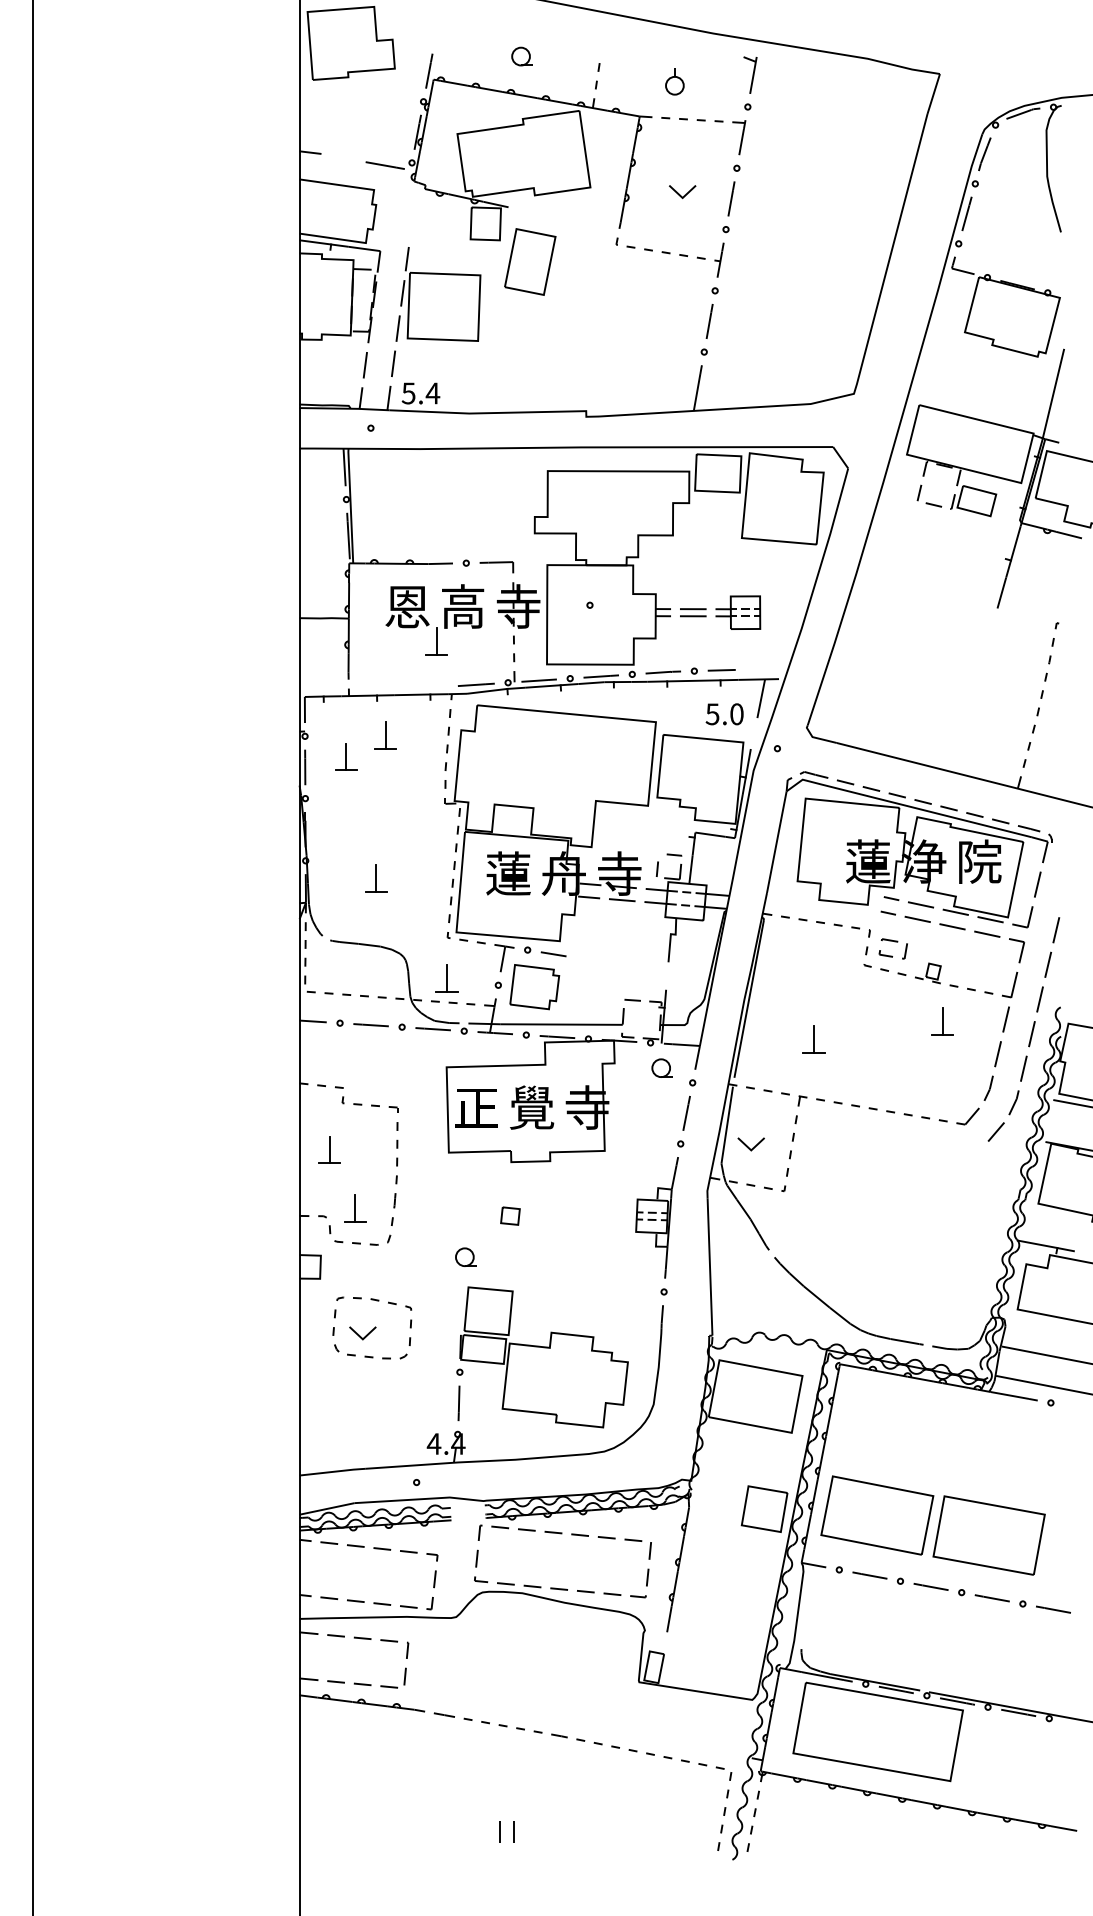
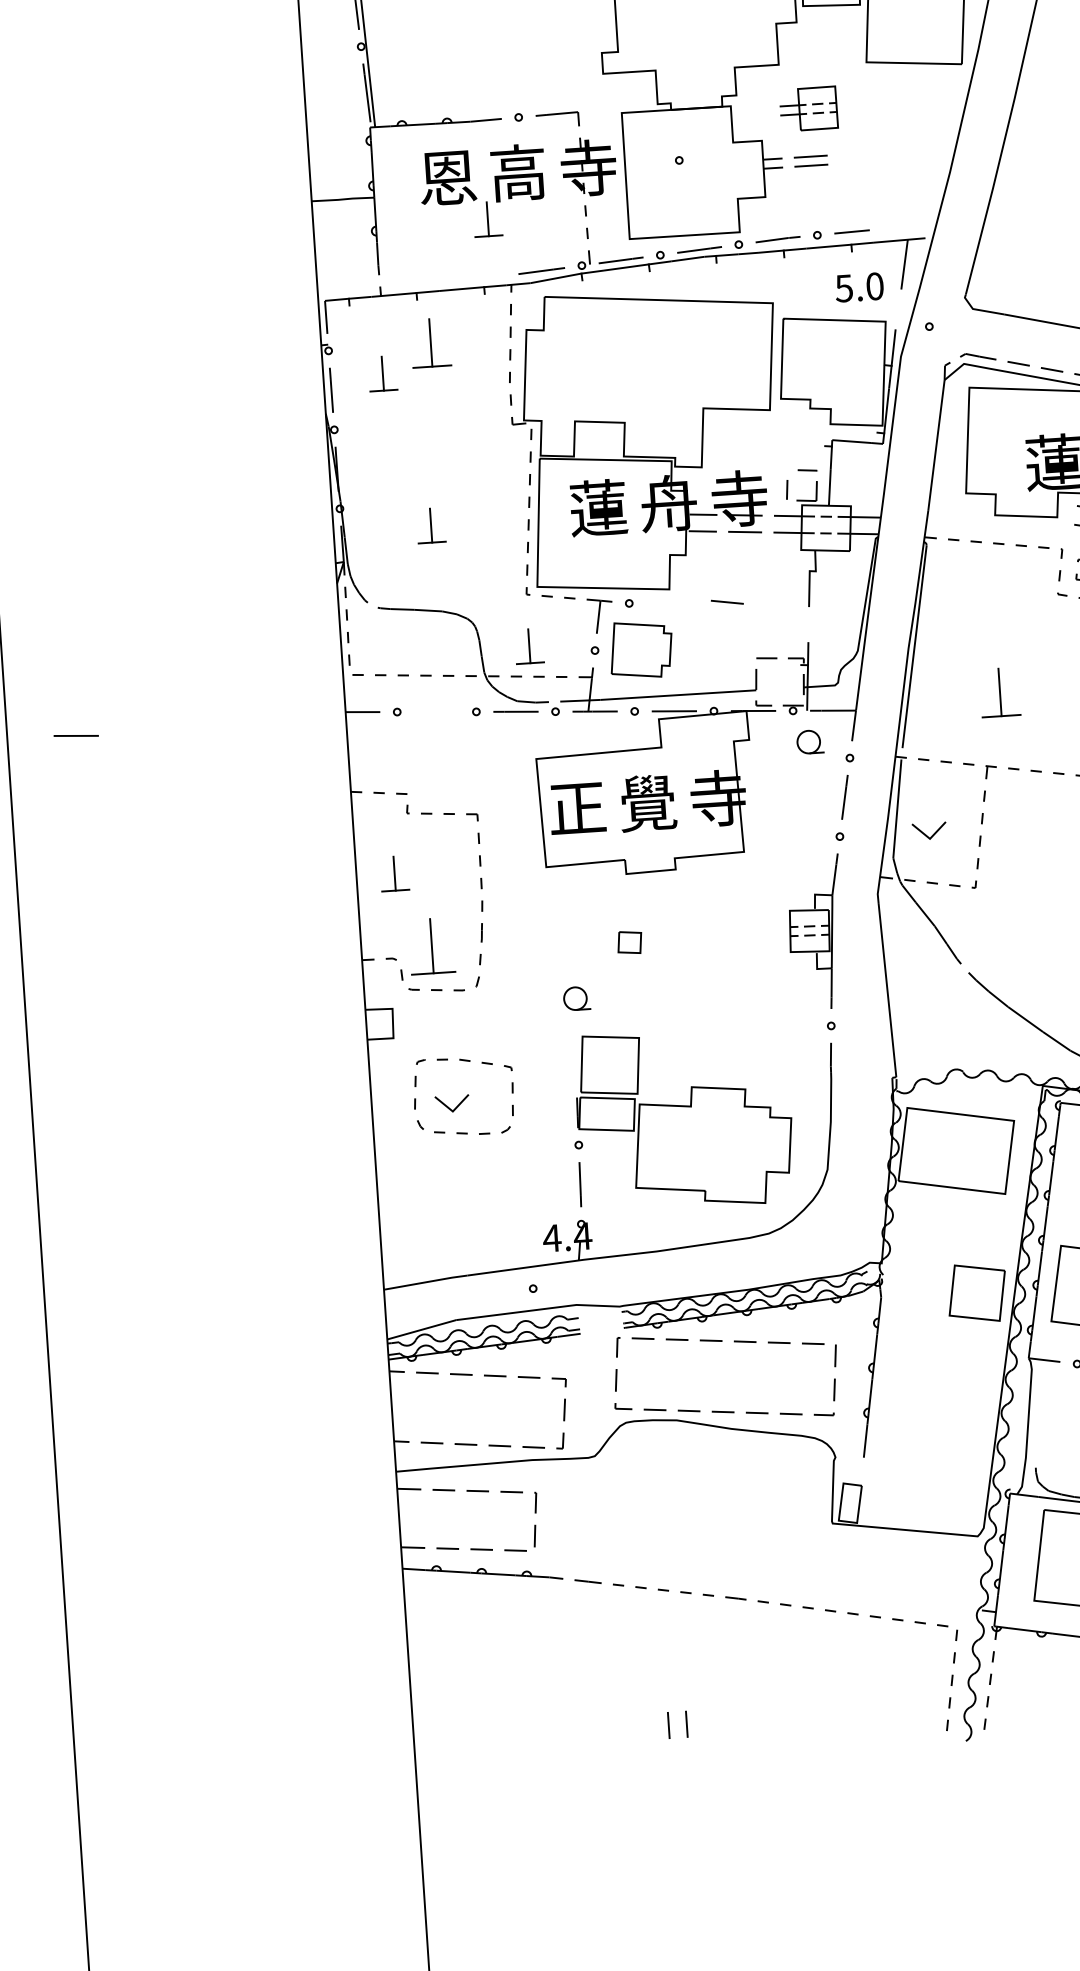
part: (738, 612) -> (809, 108), moved
part: (385, 735) -> (430, 342), size x1.4
line: (553, 954) -> (727, 602), moved
line: (370, 1025) -> (75, 736), moved
part: (813, 1039) -> (999, 692), size x1.4
part: (355, 1208) -> (432, 945), size x1.6

